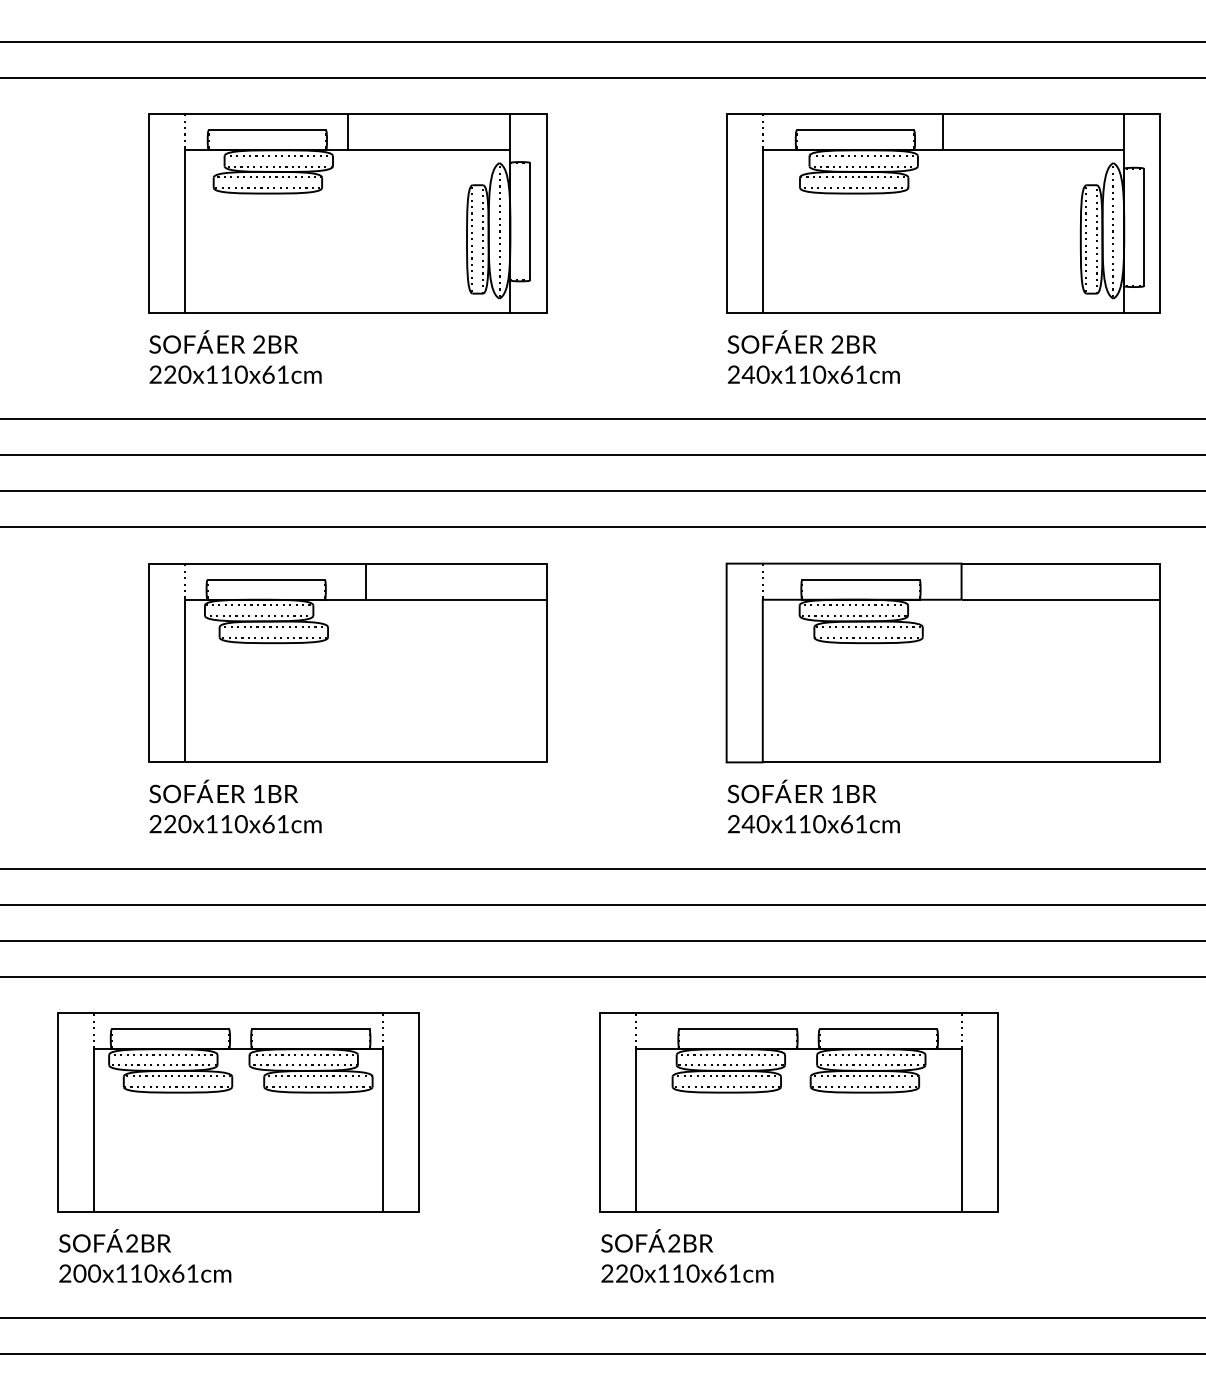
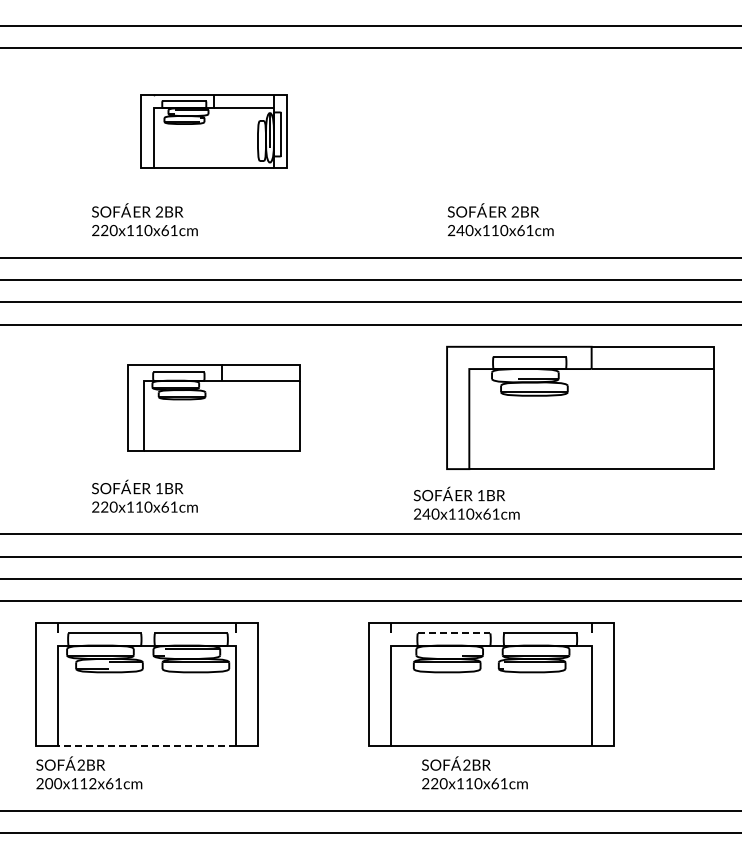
part: (347, 213) -> (213, 131), size x0.6
part: (943, 213) -> (580, 131), removed
part: (347, 662) -> (213, 407), size x0.7
text: (813, 805) -> (466, 502), moved
line: (738, 1029) -> (454, 633), solid -> dashed
line: (238, 1211) -> (146, 745), solid -> dashed
text: (686, 1255) -> (474, 772), moved
text: (150, 1274) -> (92, 784), 200x110x61cm -> 200x112x61cm

